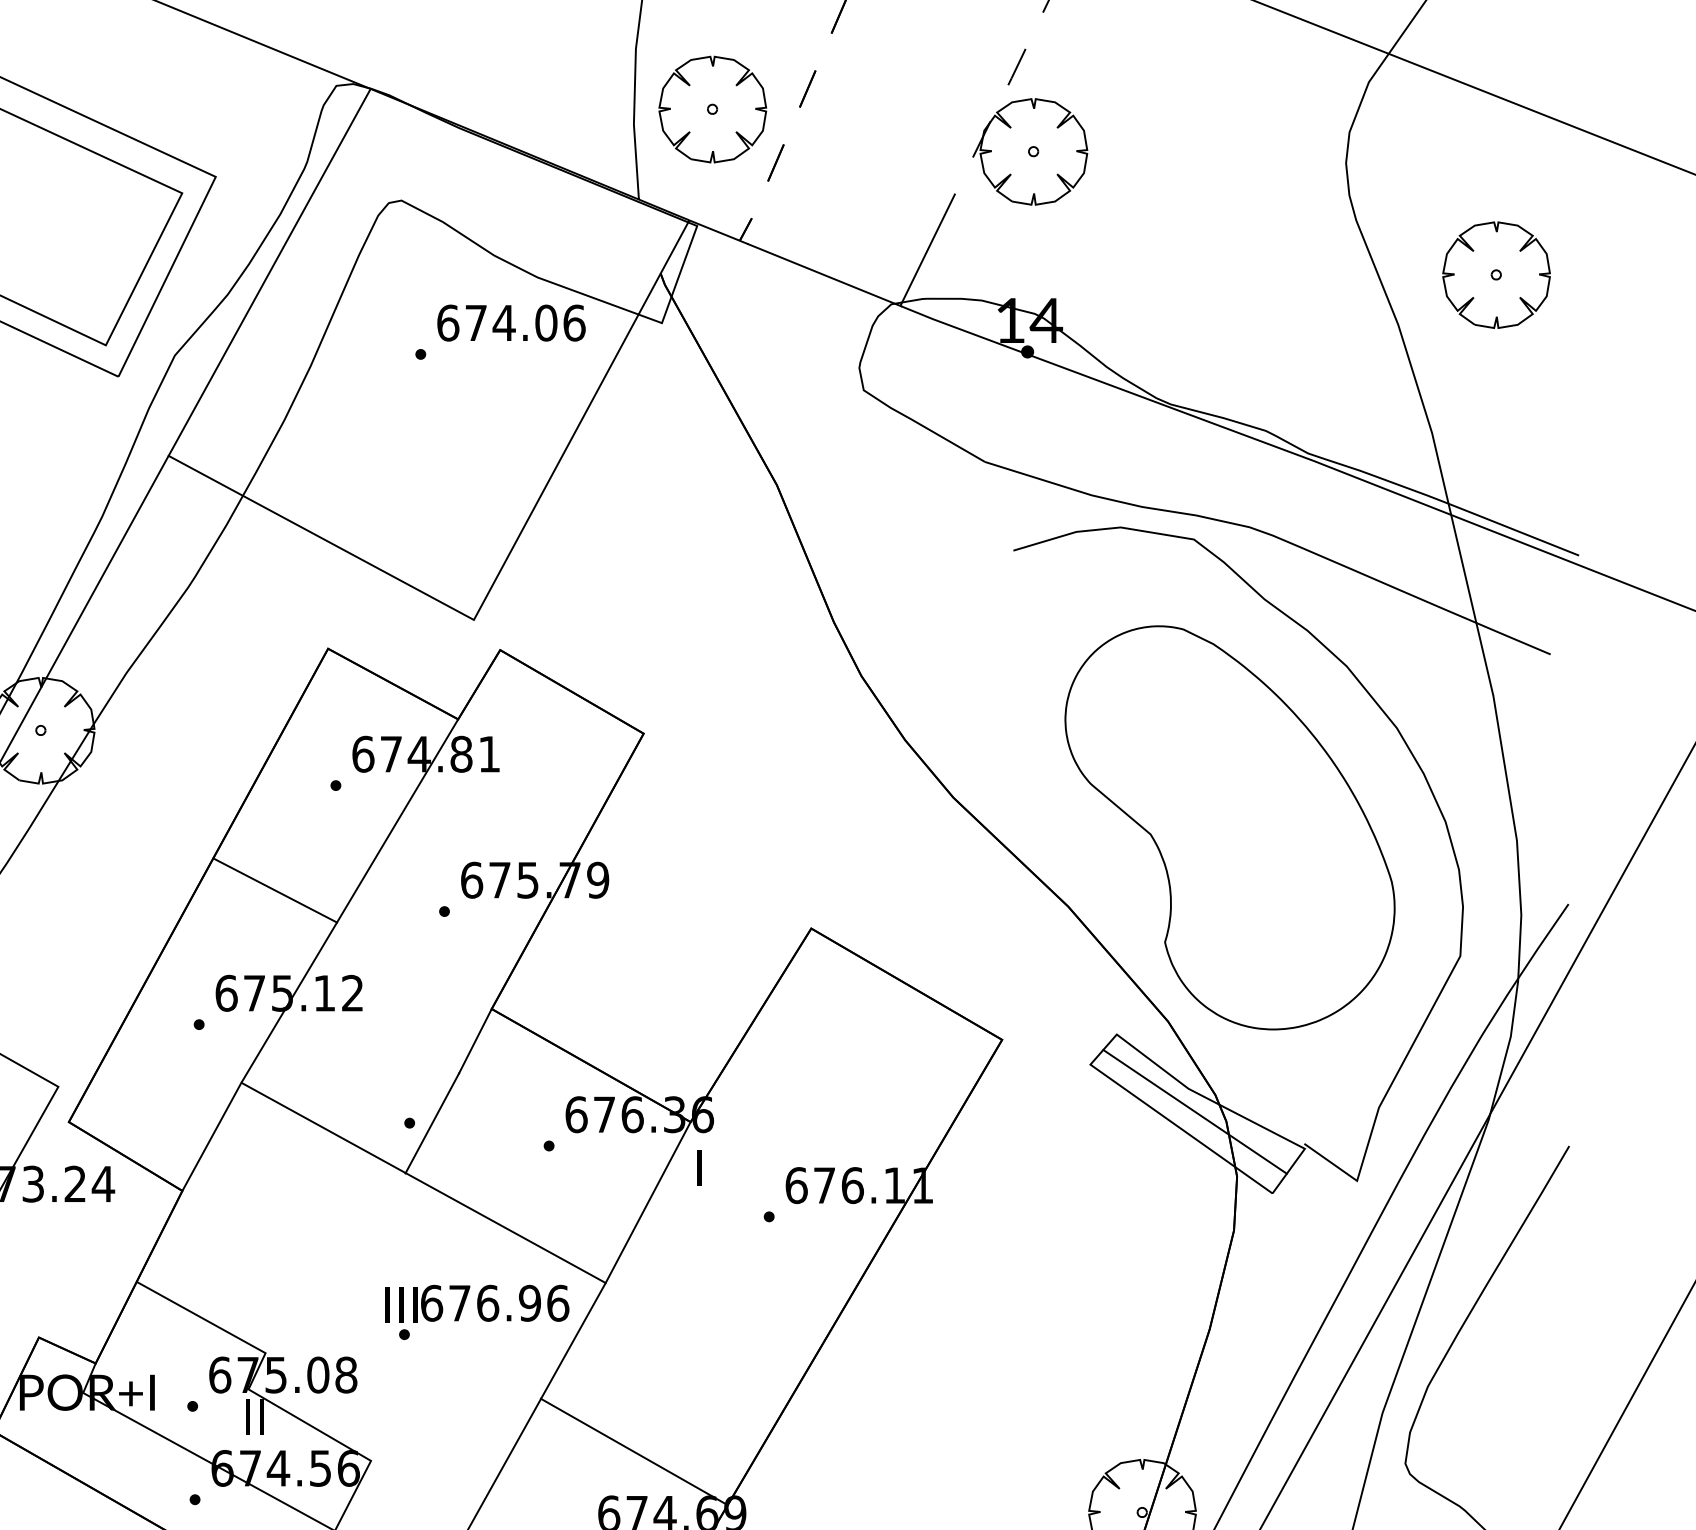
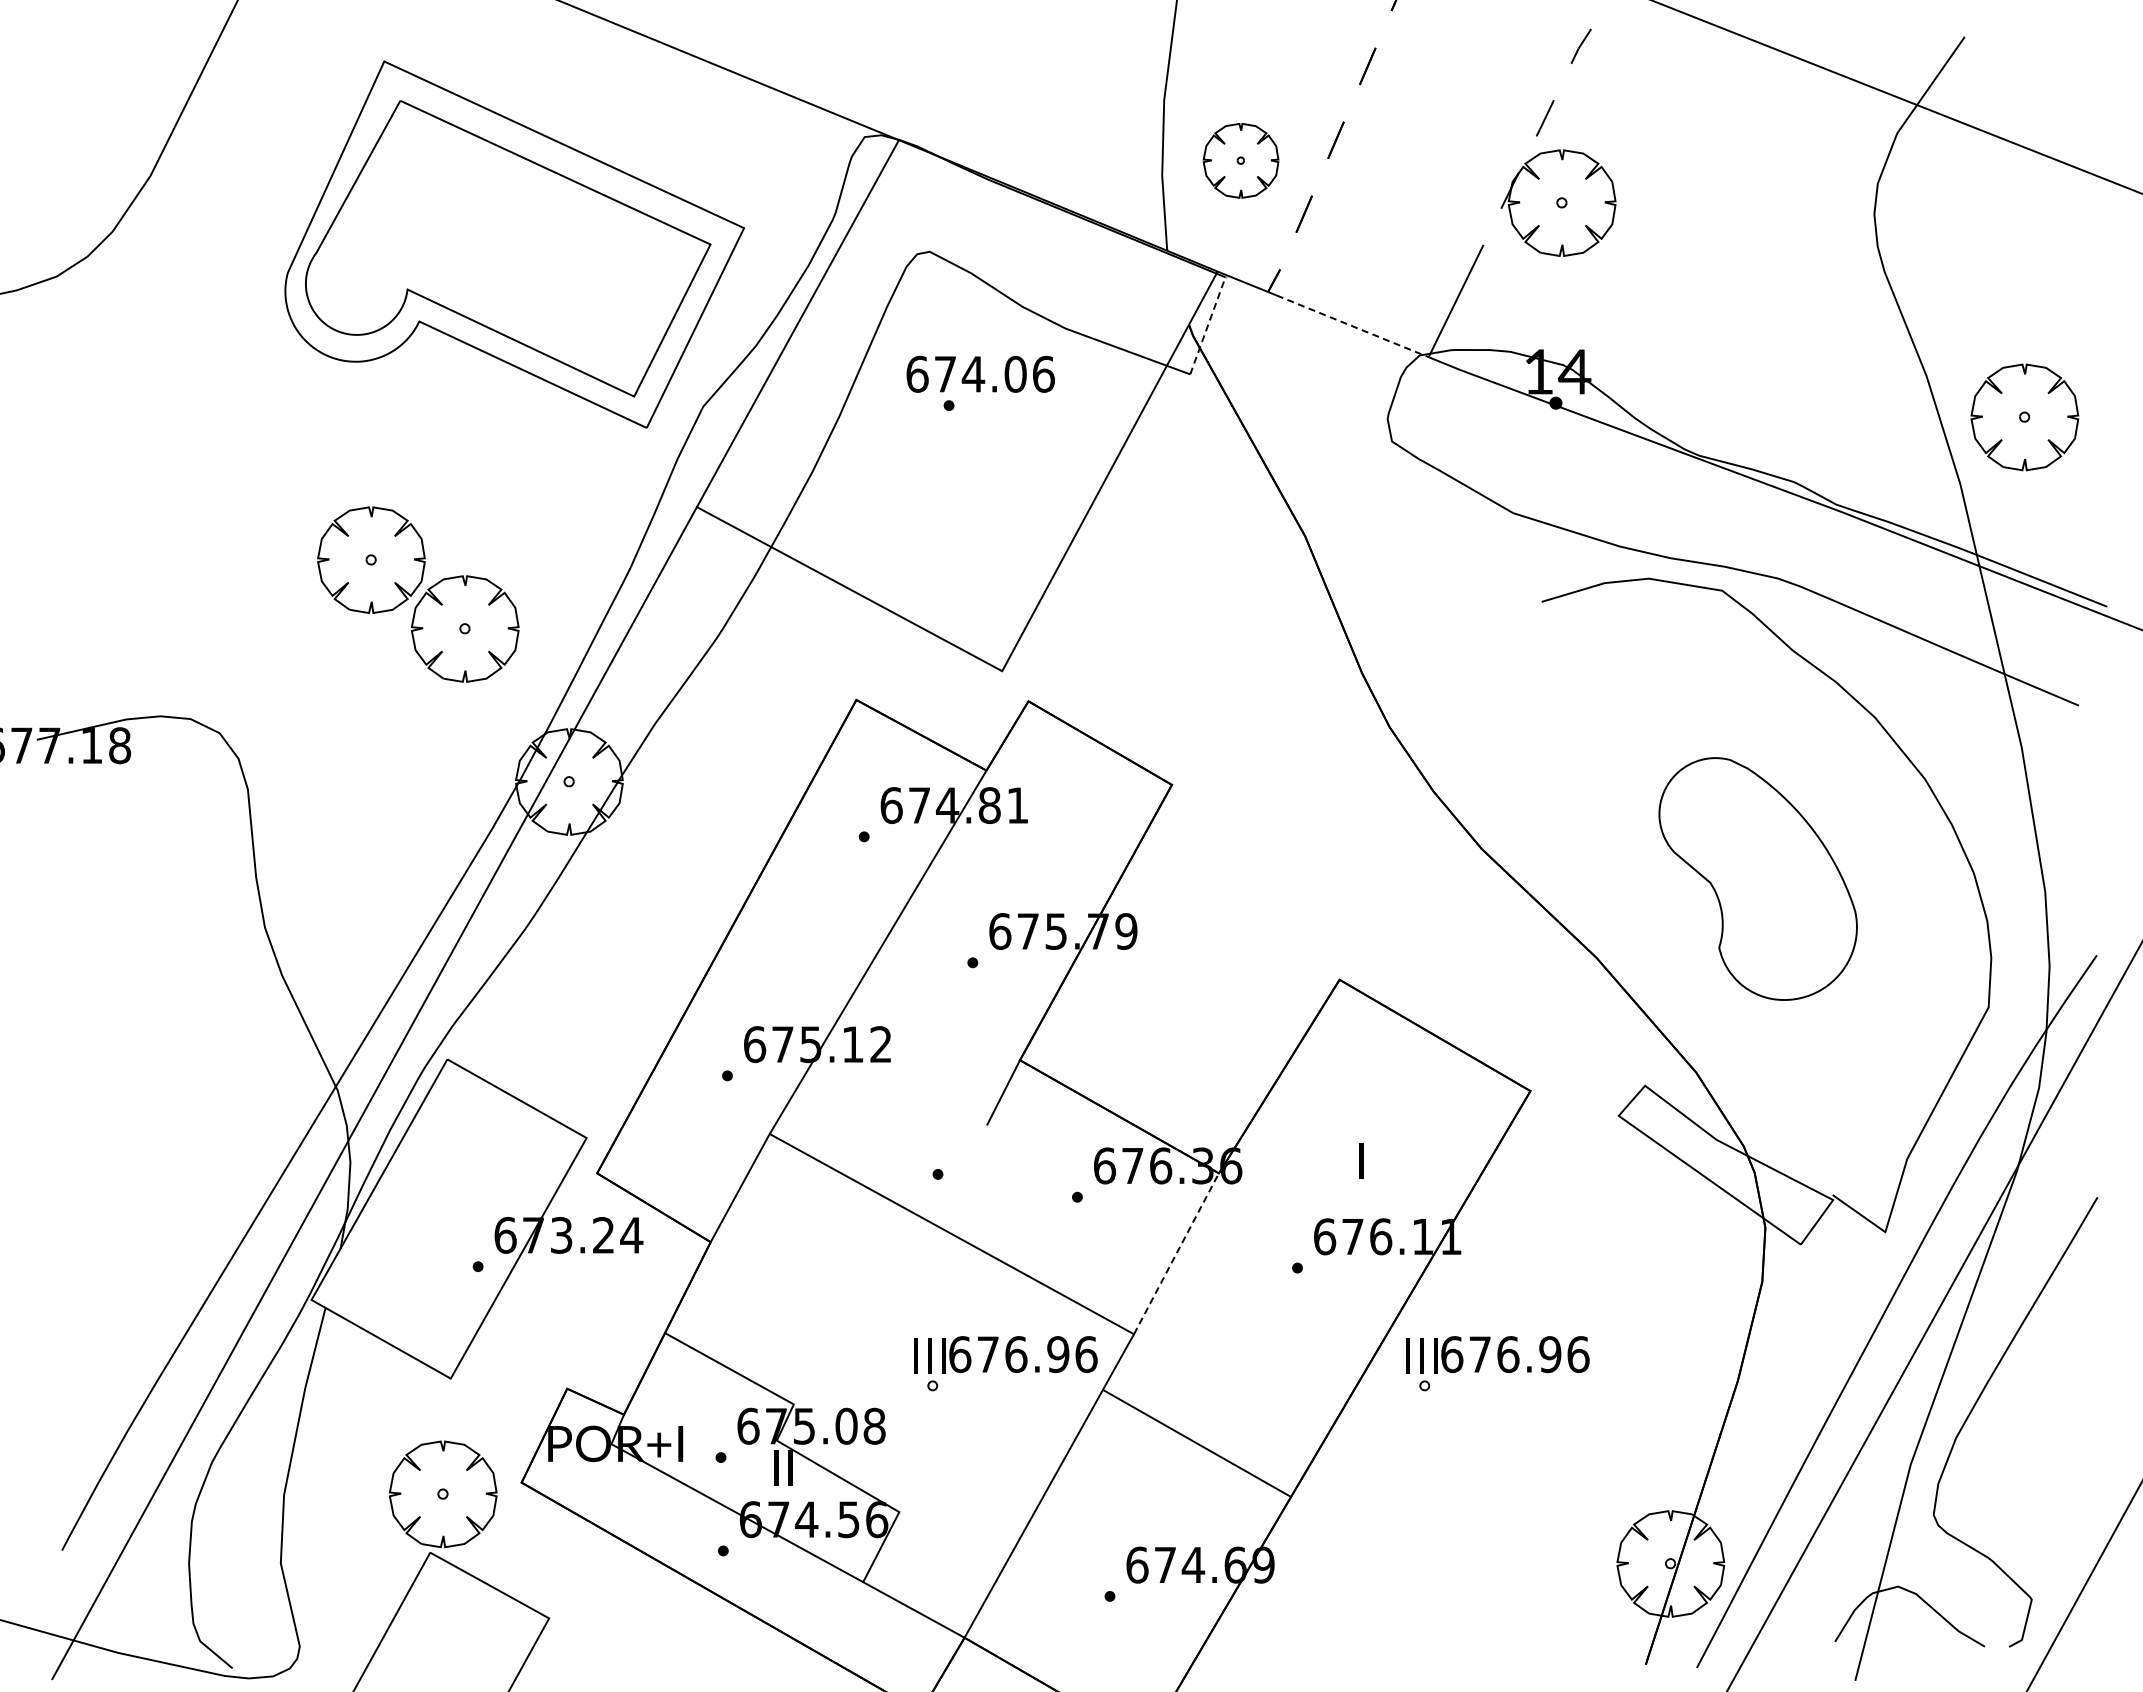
part: (712, 109) -> (1240, 160), size x0.7
line: (679, 274) -> (1207, 325), solid -> dashed
line: (825, 275) -> (1353, 326), solid -> dashed
part: (1496, 275) -> (2024, 417), moved
text: (511, 322) -> (980, 373), moved
part: (1229, 827) -> (1757, 878), size x0.6
line: (275, 890) -> (803, 941), removed
line: (1195, 1111) -> (1723, 1162), removed
line: (432, 1123) -> (960, 1174), removed
text: (699, 1167) -> (1361, 1160), moved
line: (648, 1202) -> (1176, 1253), solid -> dashed
part: (969, 1312) -> (1497, 1363), added
line: (634, 1452) -> (1196, 1443), moved

